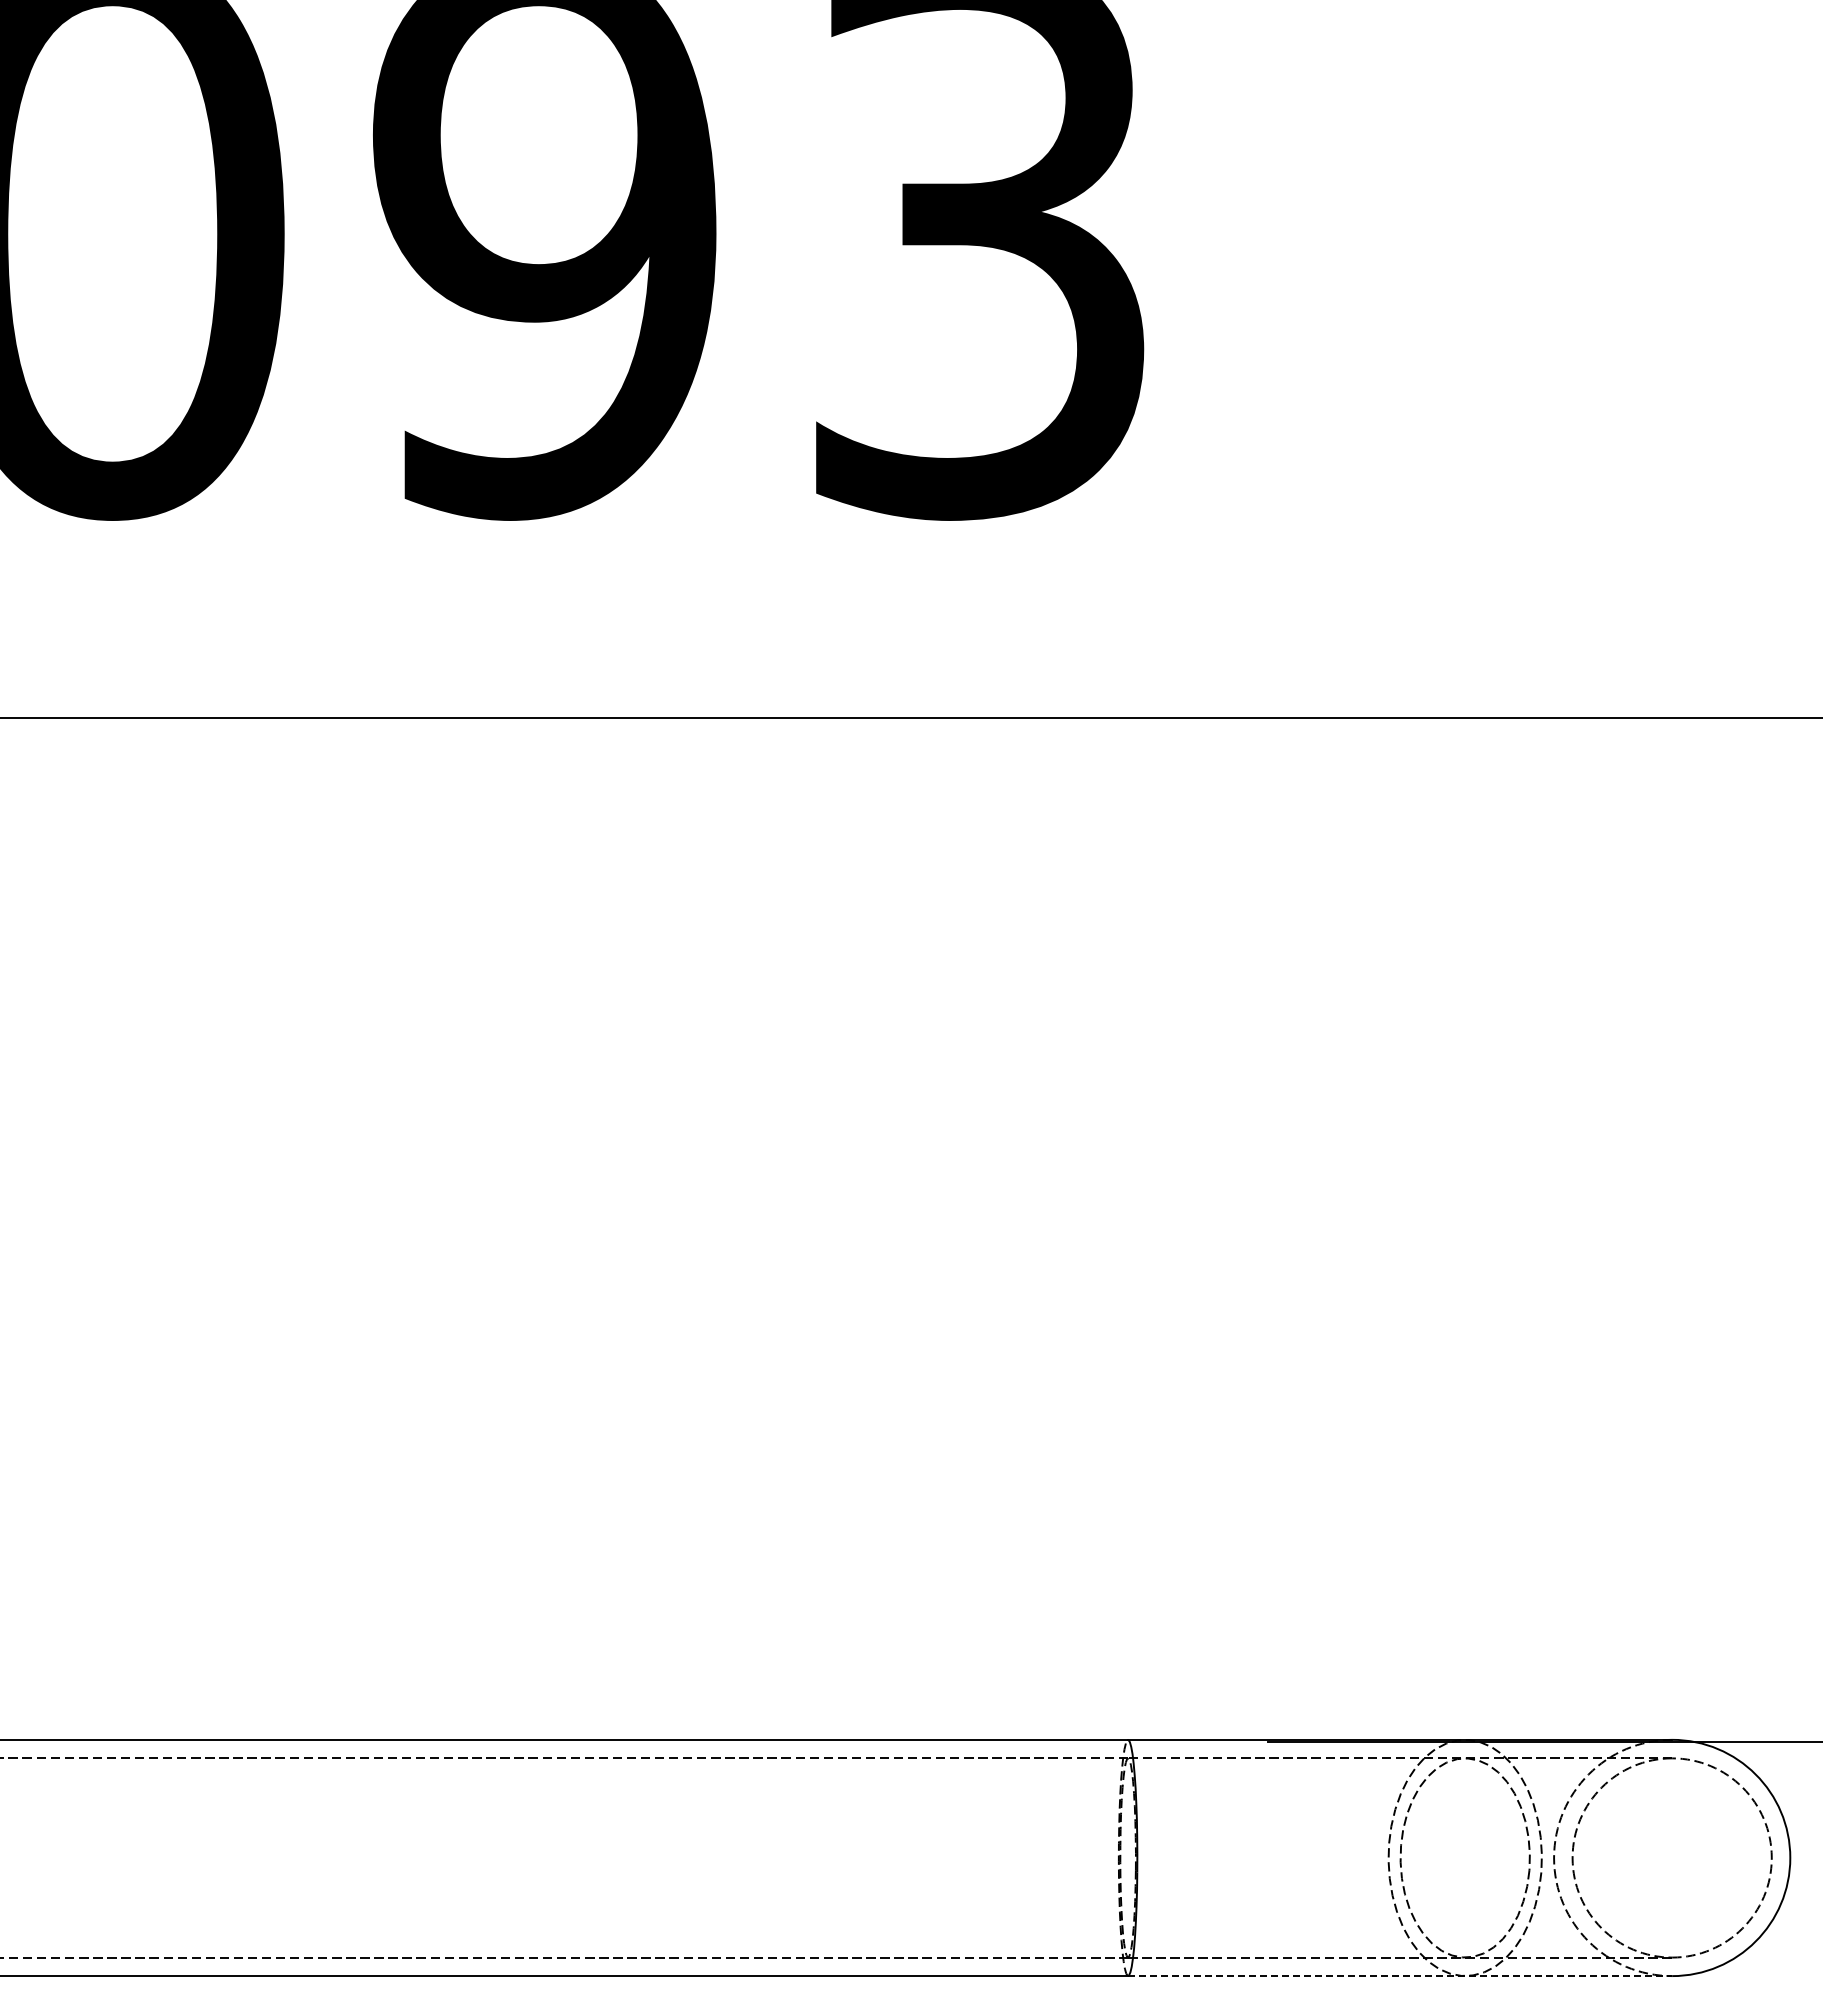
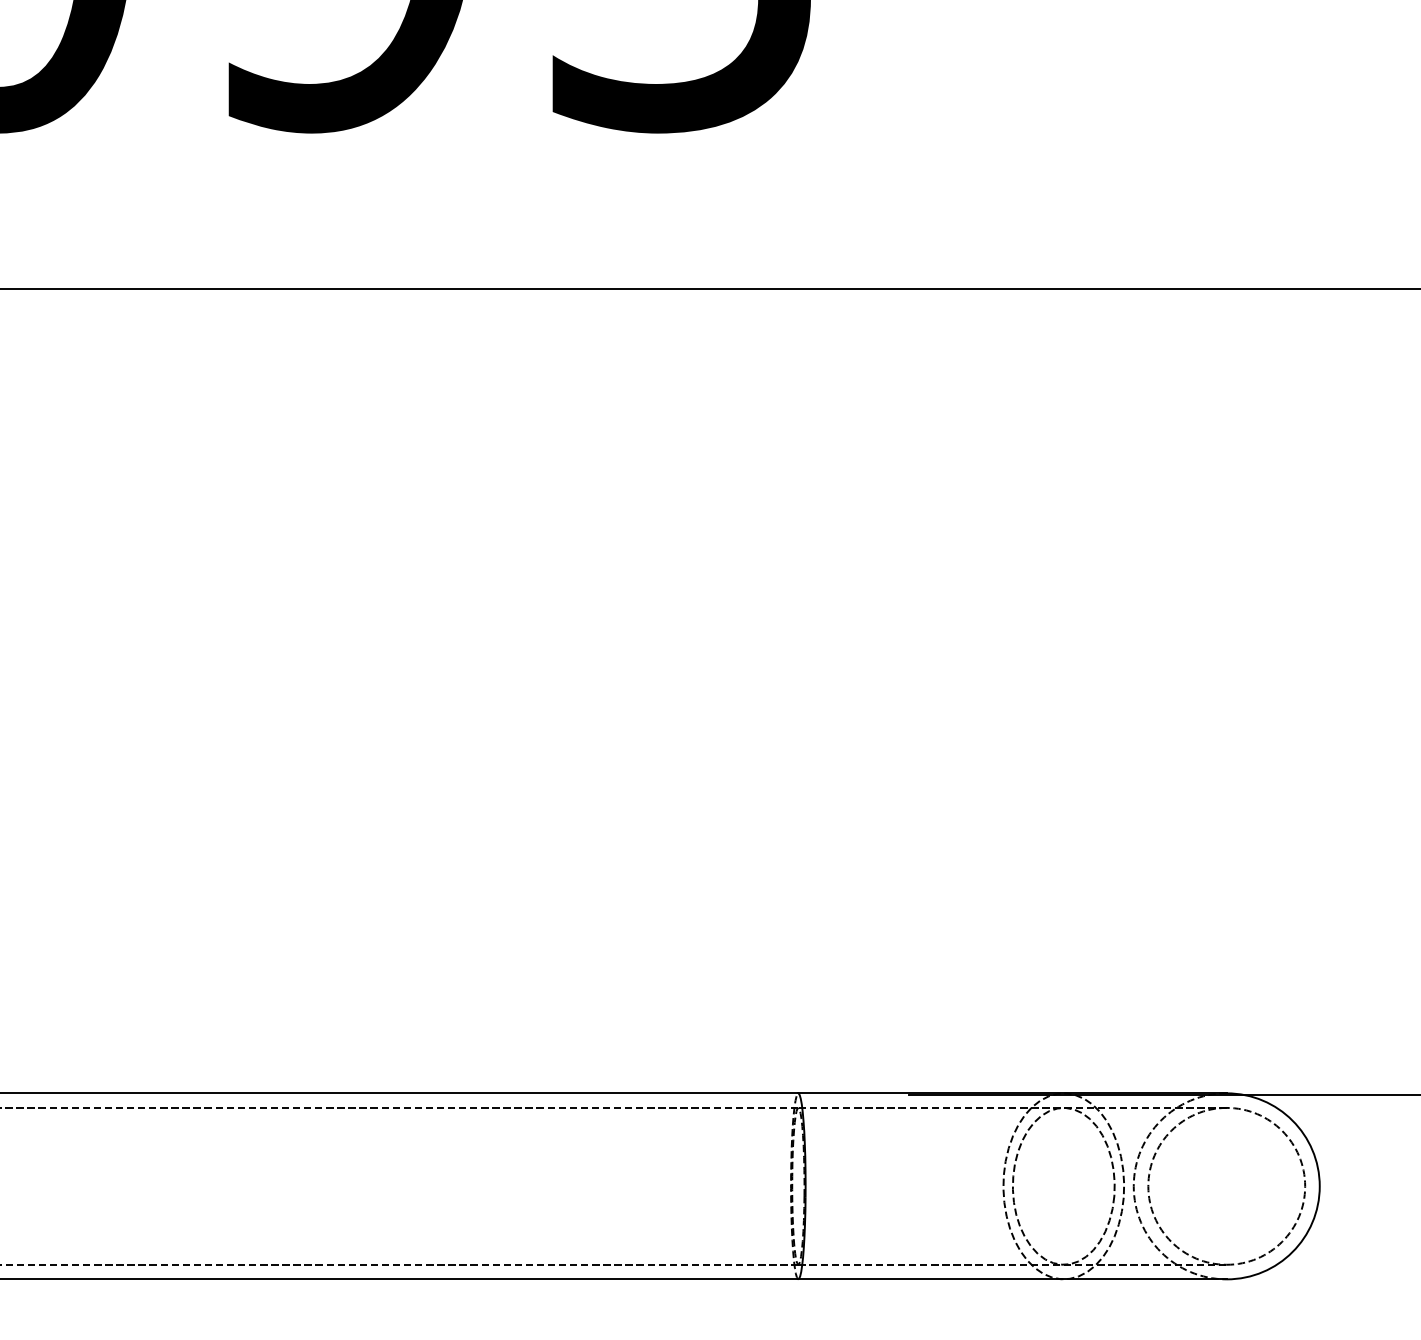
line: (1400, 1976) -> (1012, 1279), dashed -> solid

